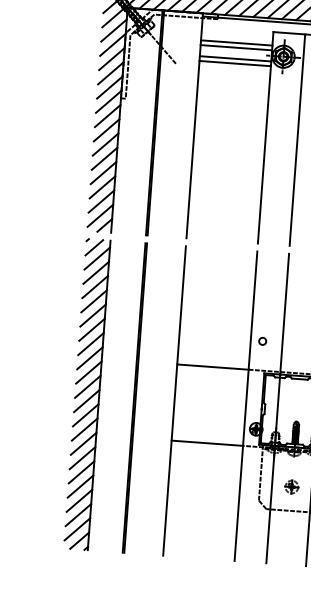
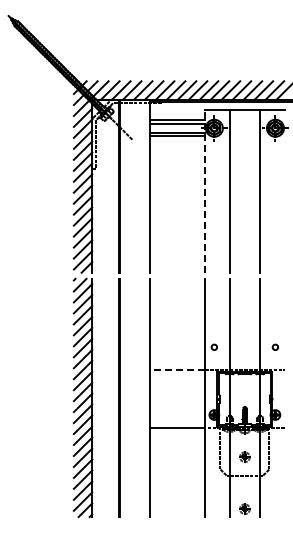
line: (266, 136) -> (205, 190), solid -> dashed
line: (212, 366) -> (177, 369), solid -> dashed
part: (286, 553) -> (244, 508), added

